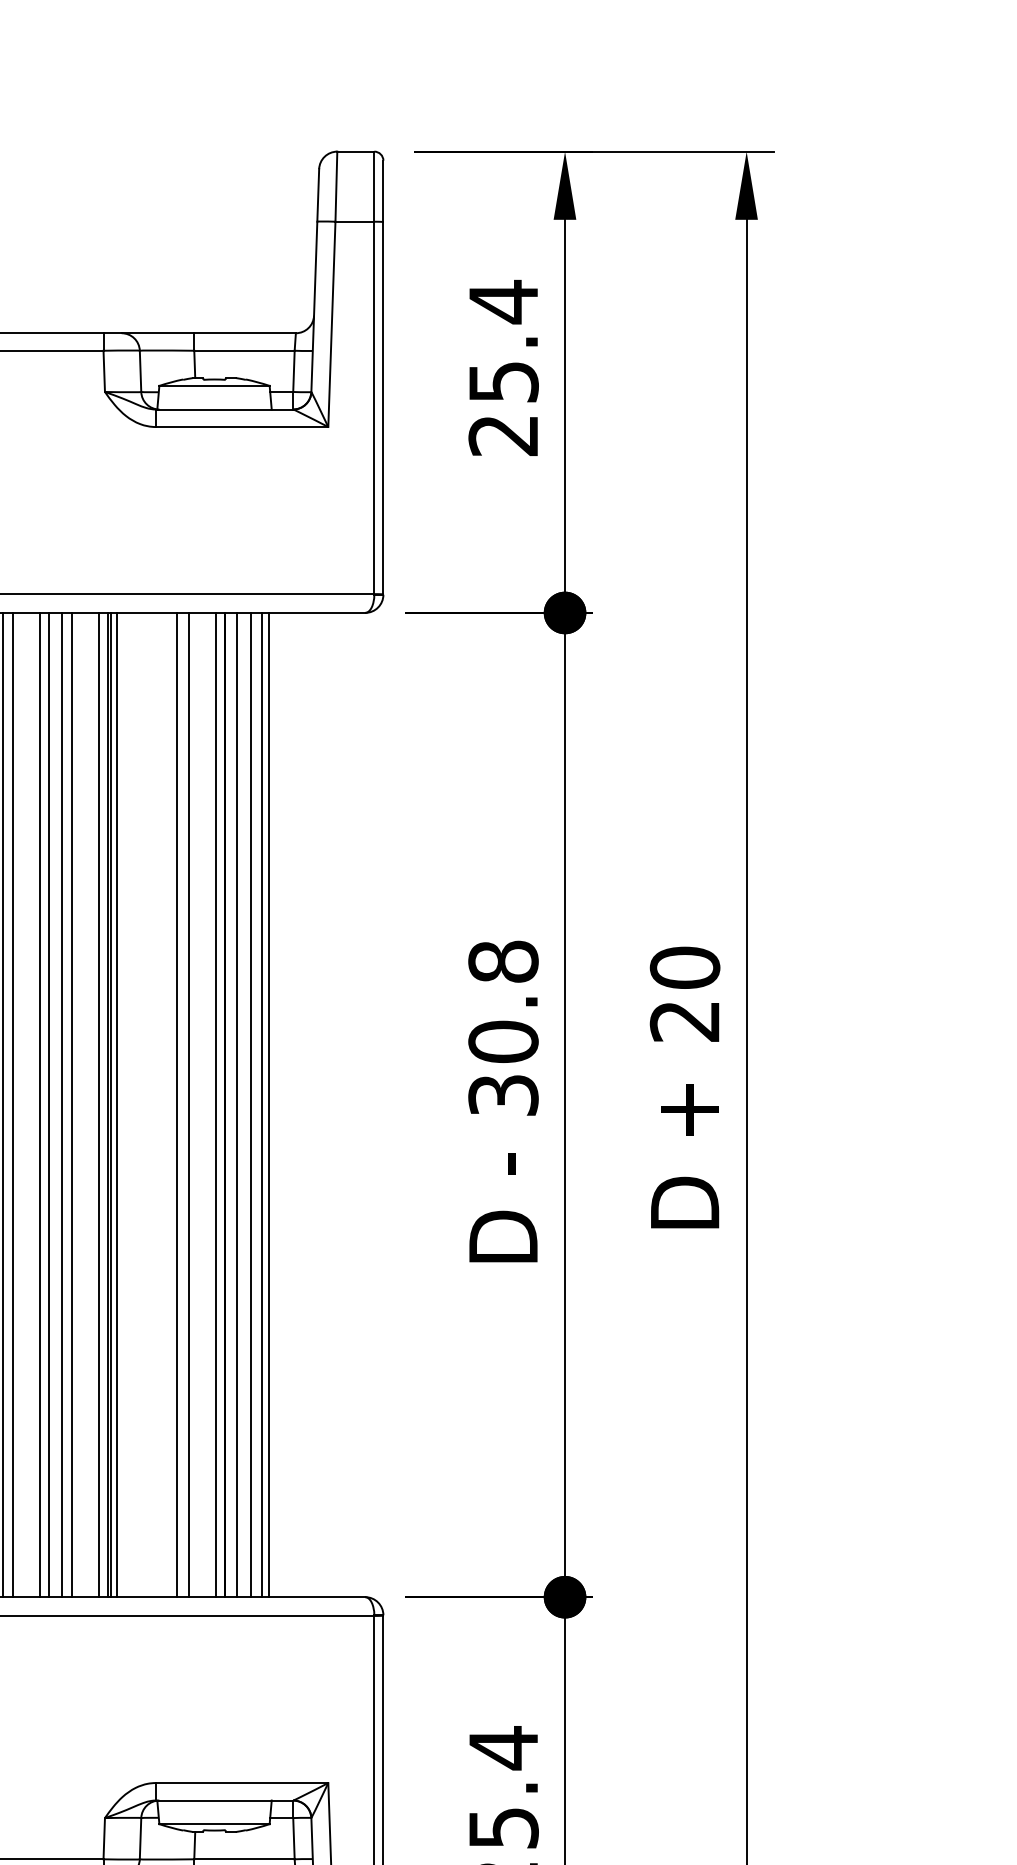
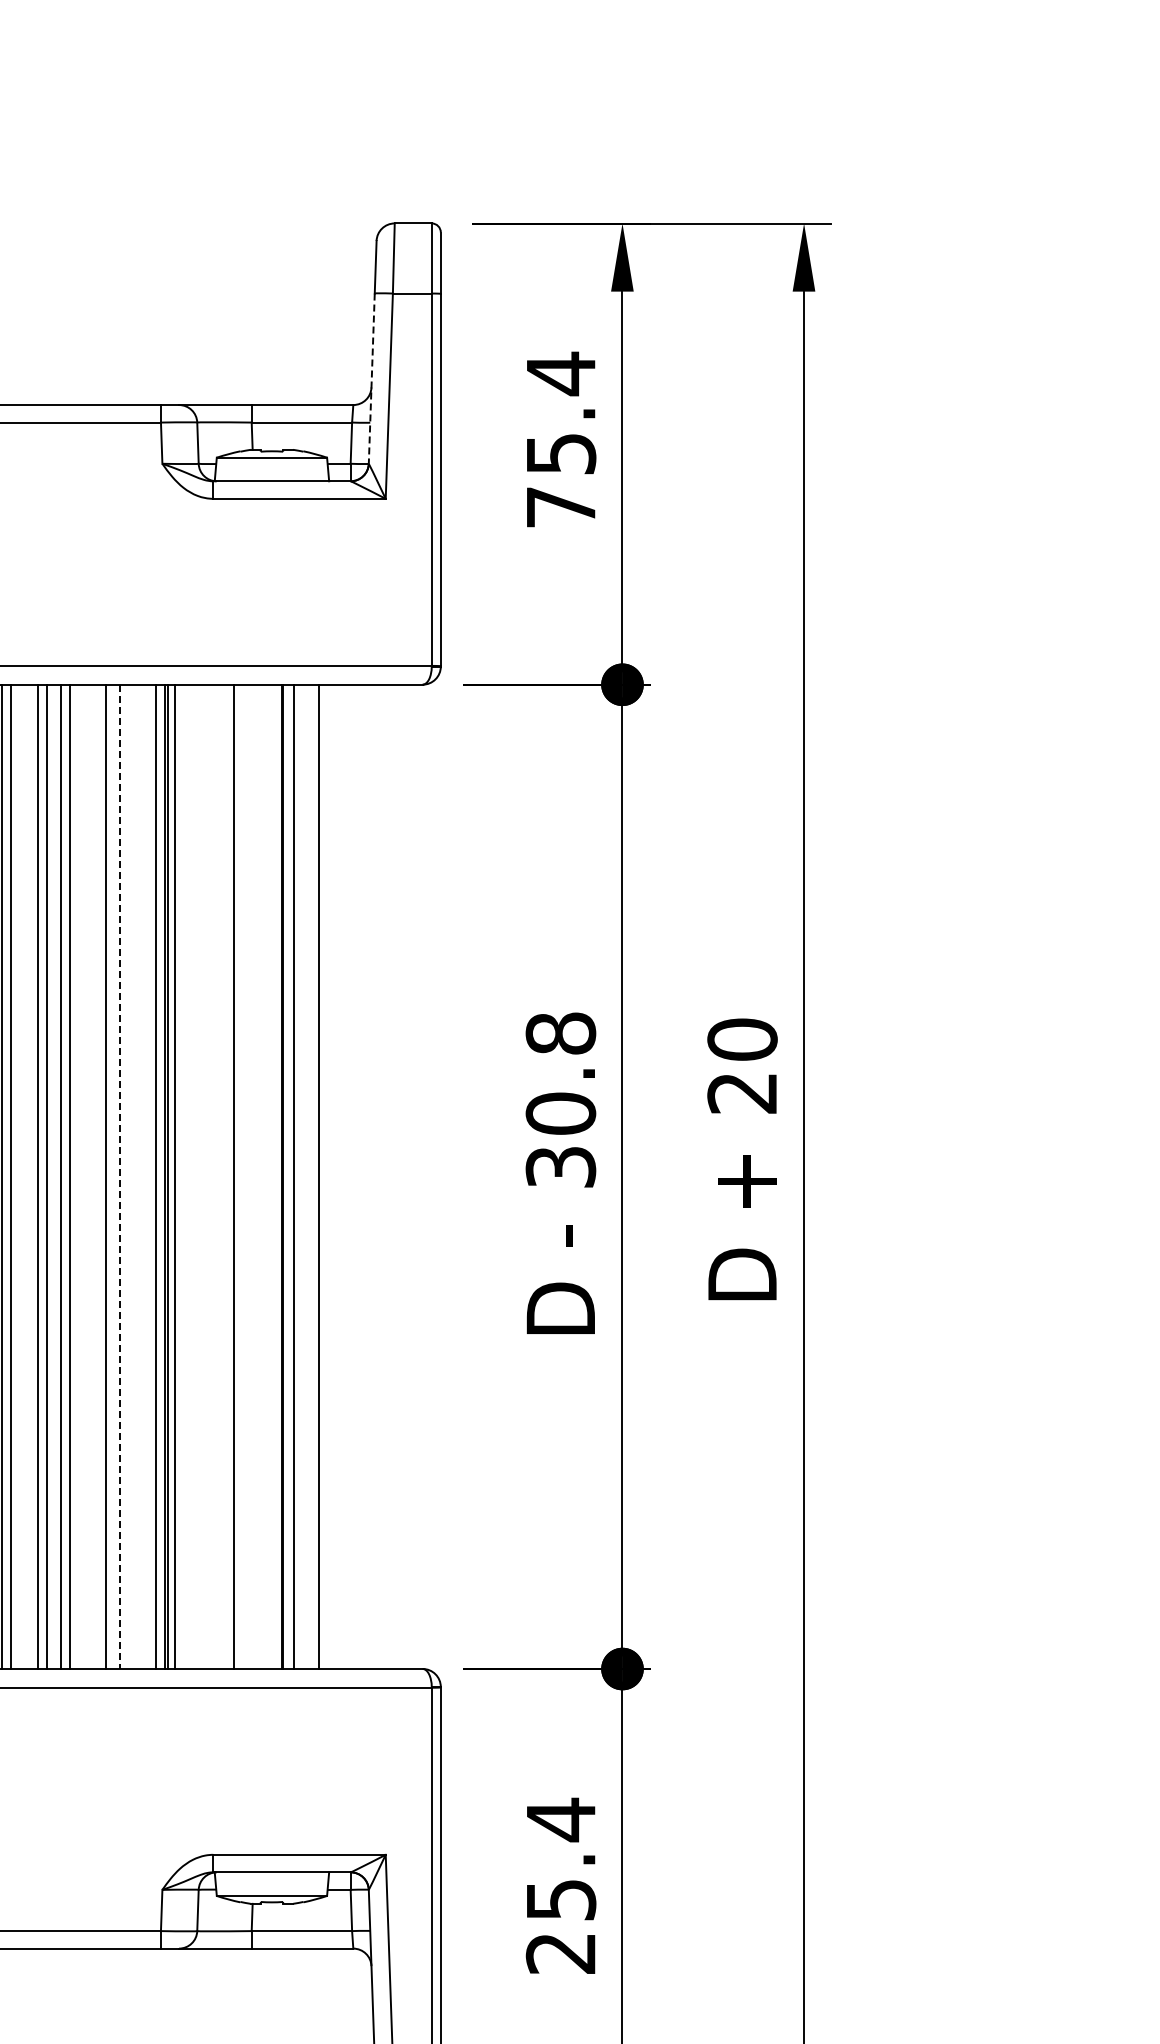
line: (314, 307) -> (371, 379), solid -> dashed
text: (503, 435) -> (560, 507), 25.4 -> 75.4
line: (40, 1104) -> (97, 1176), removed
line: (71, 1104) -> (128, 1176), removed
line: (189, 1104) -> (246, 1176), removed
line: (216, 1104) -> (273, 1176), removed
line: (251, 1104) -> (308, 1176), removed
line: (269, 1104) -> (326, 1176), removed
line: (62, 1105) -> (119, 1177), solid -> dashed

